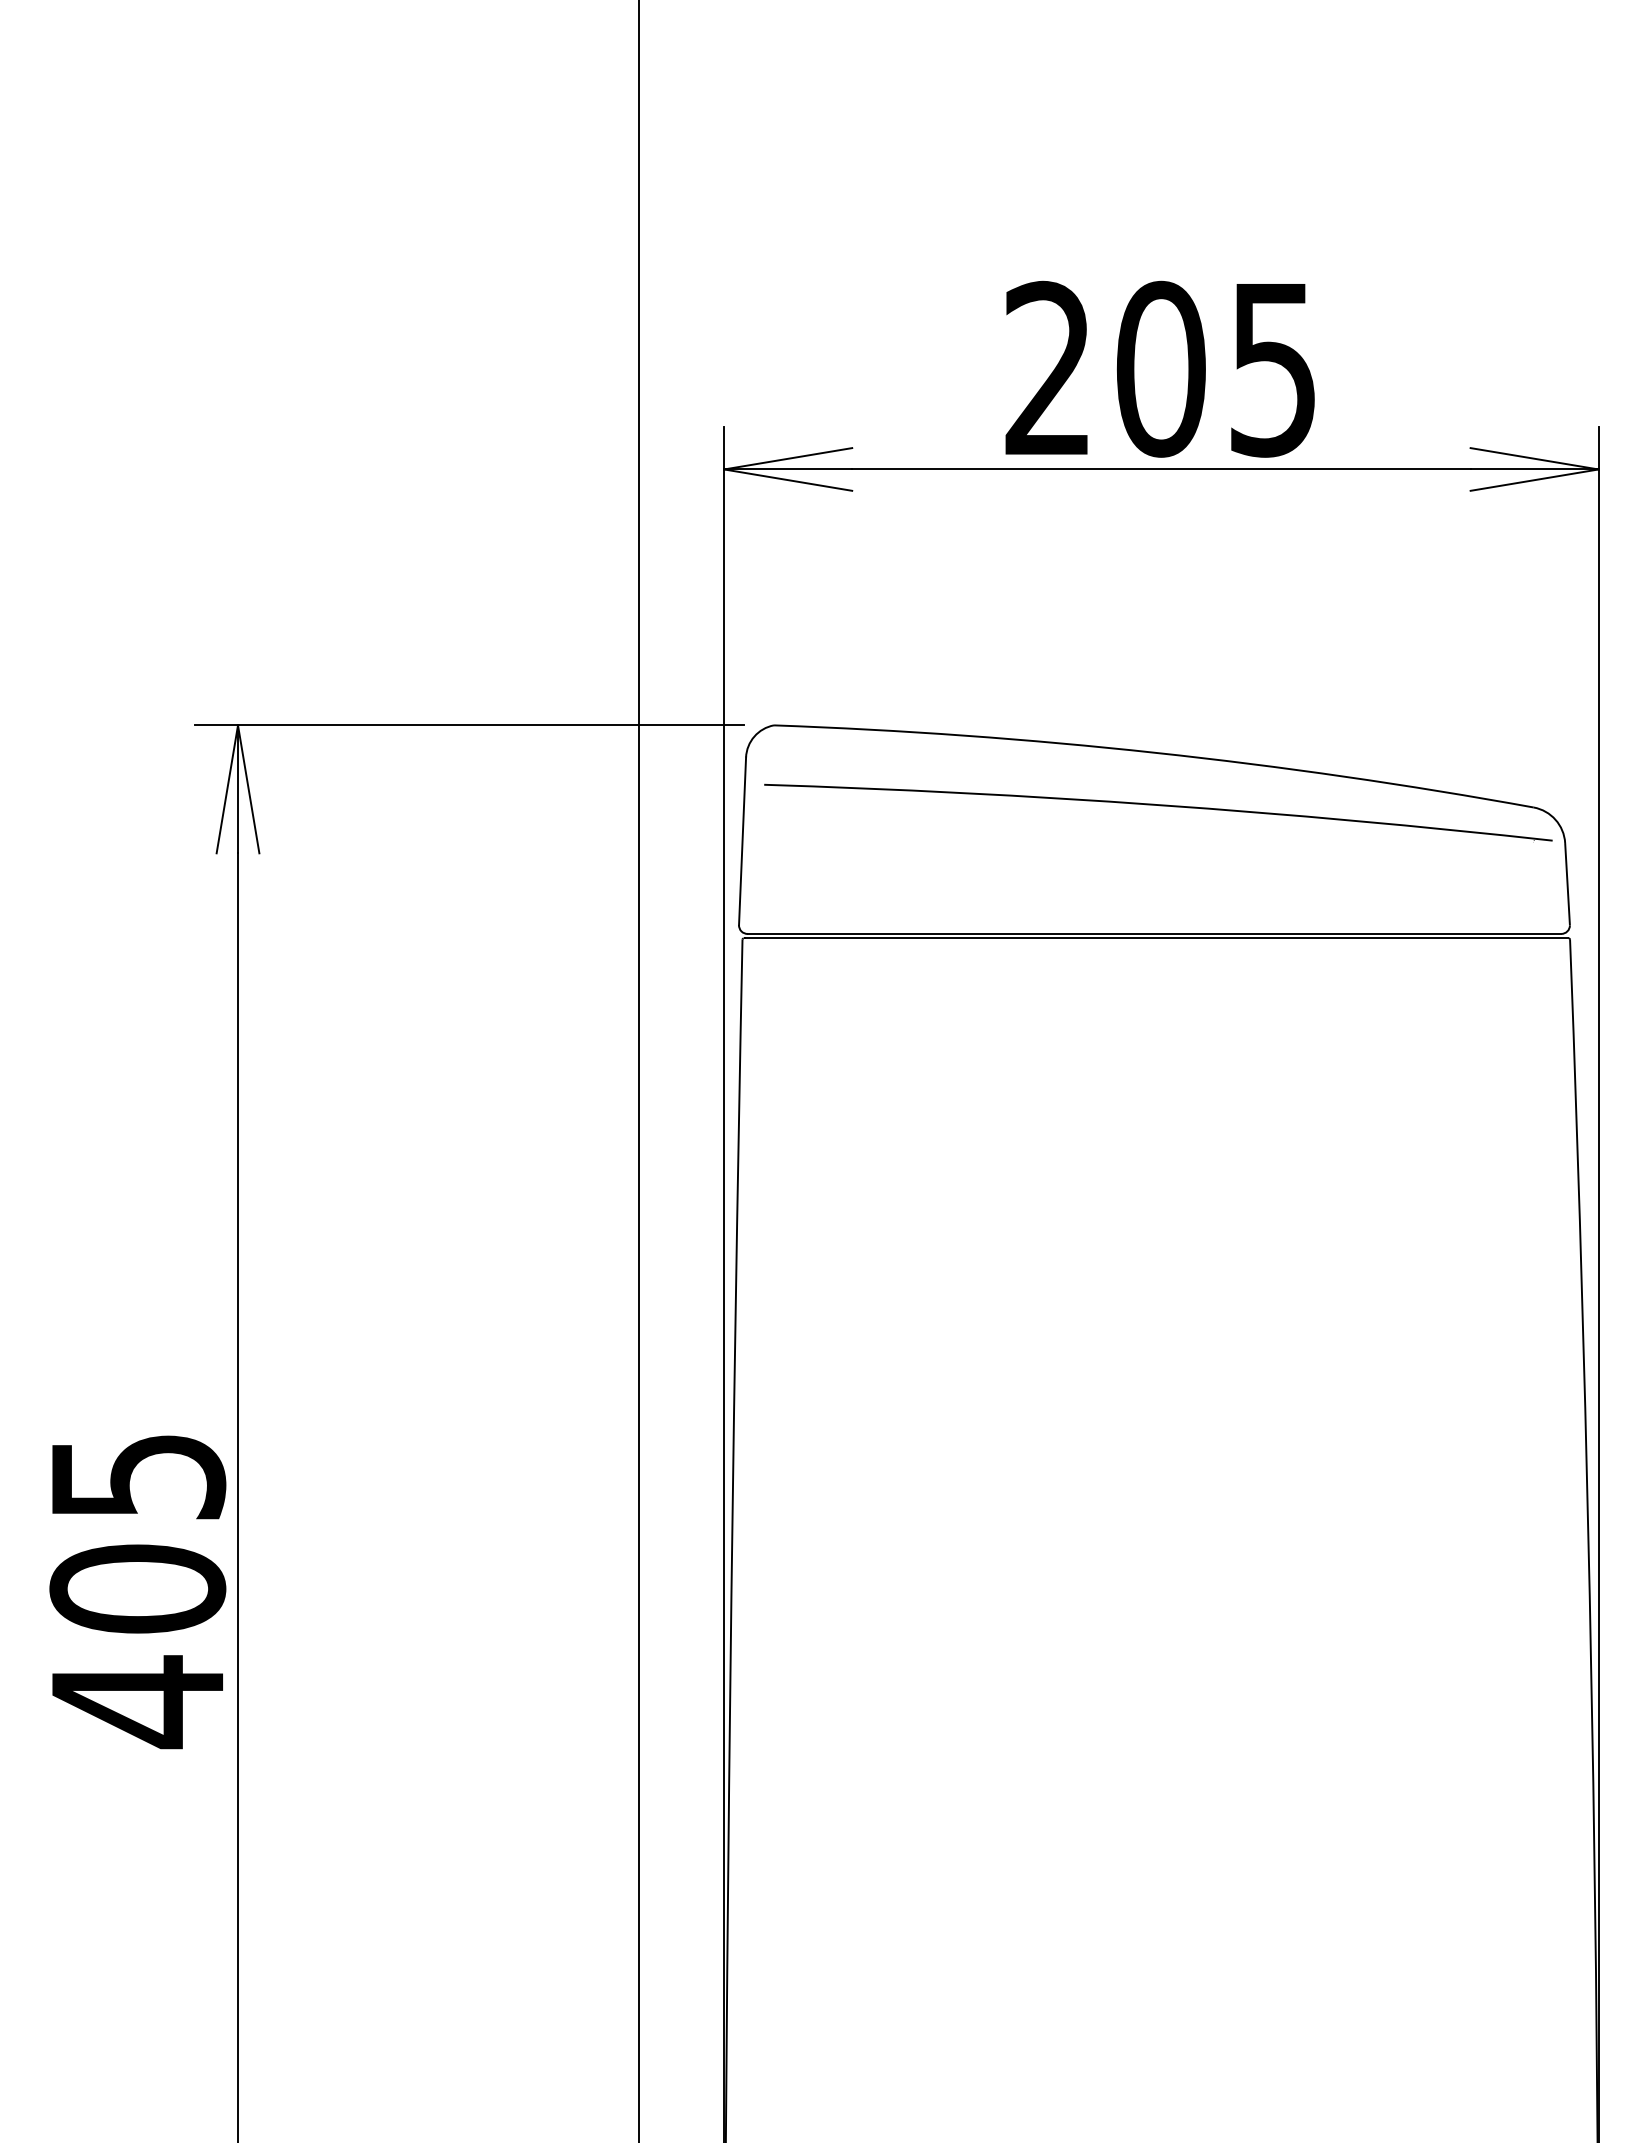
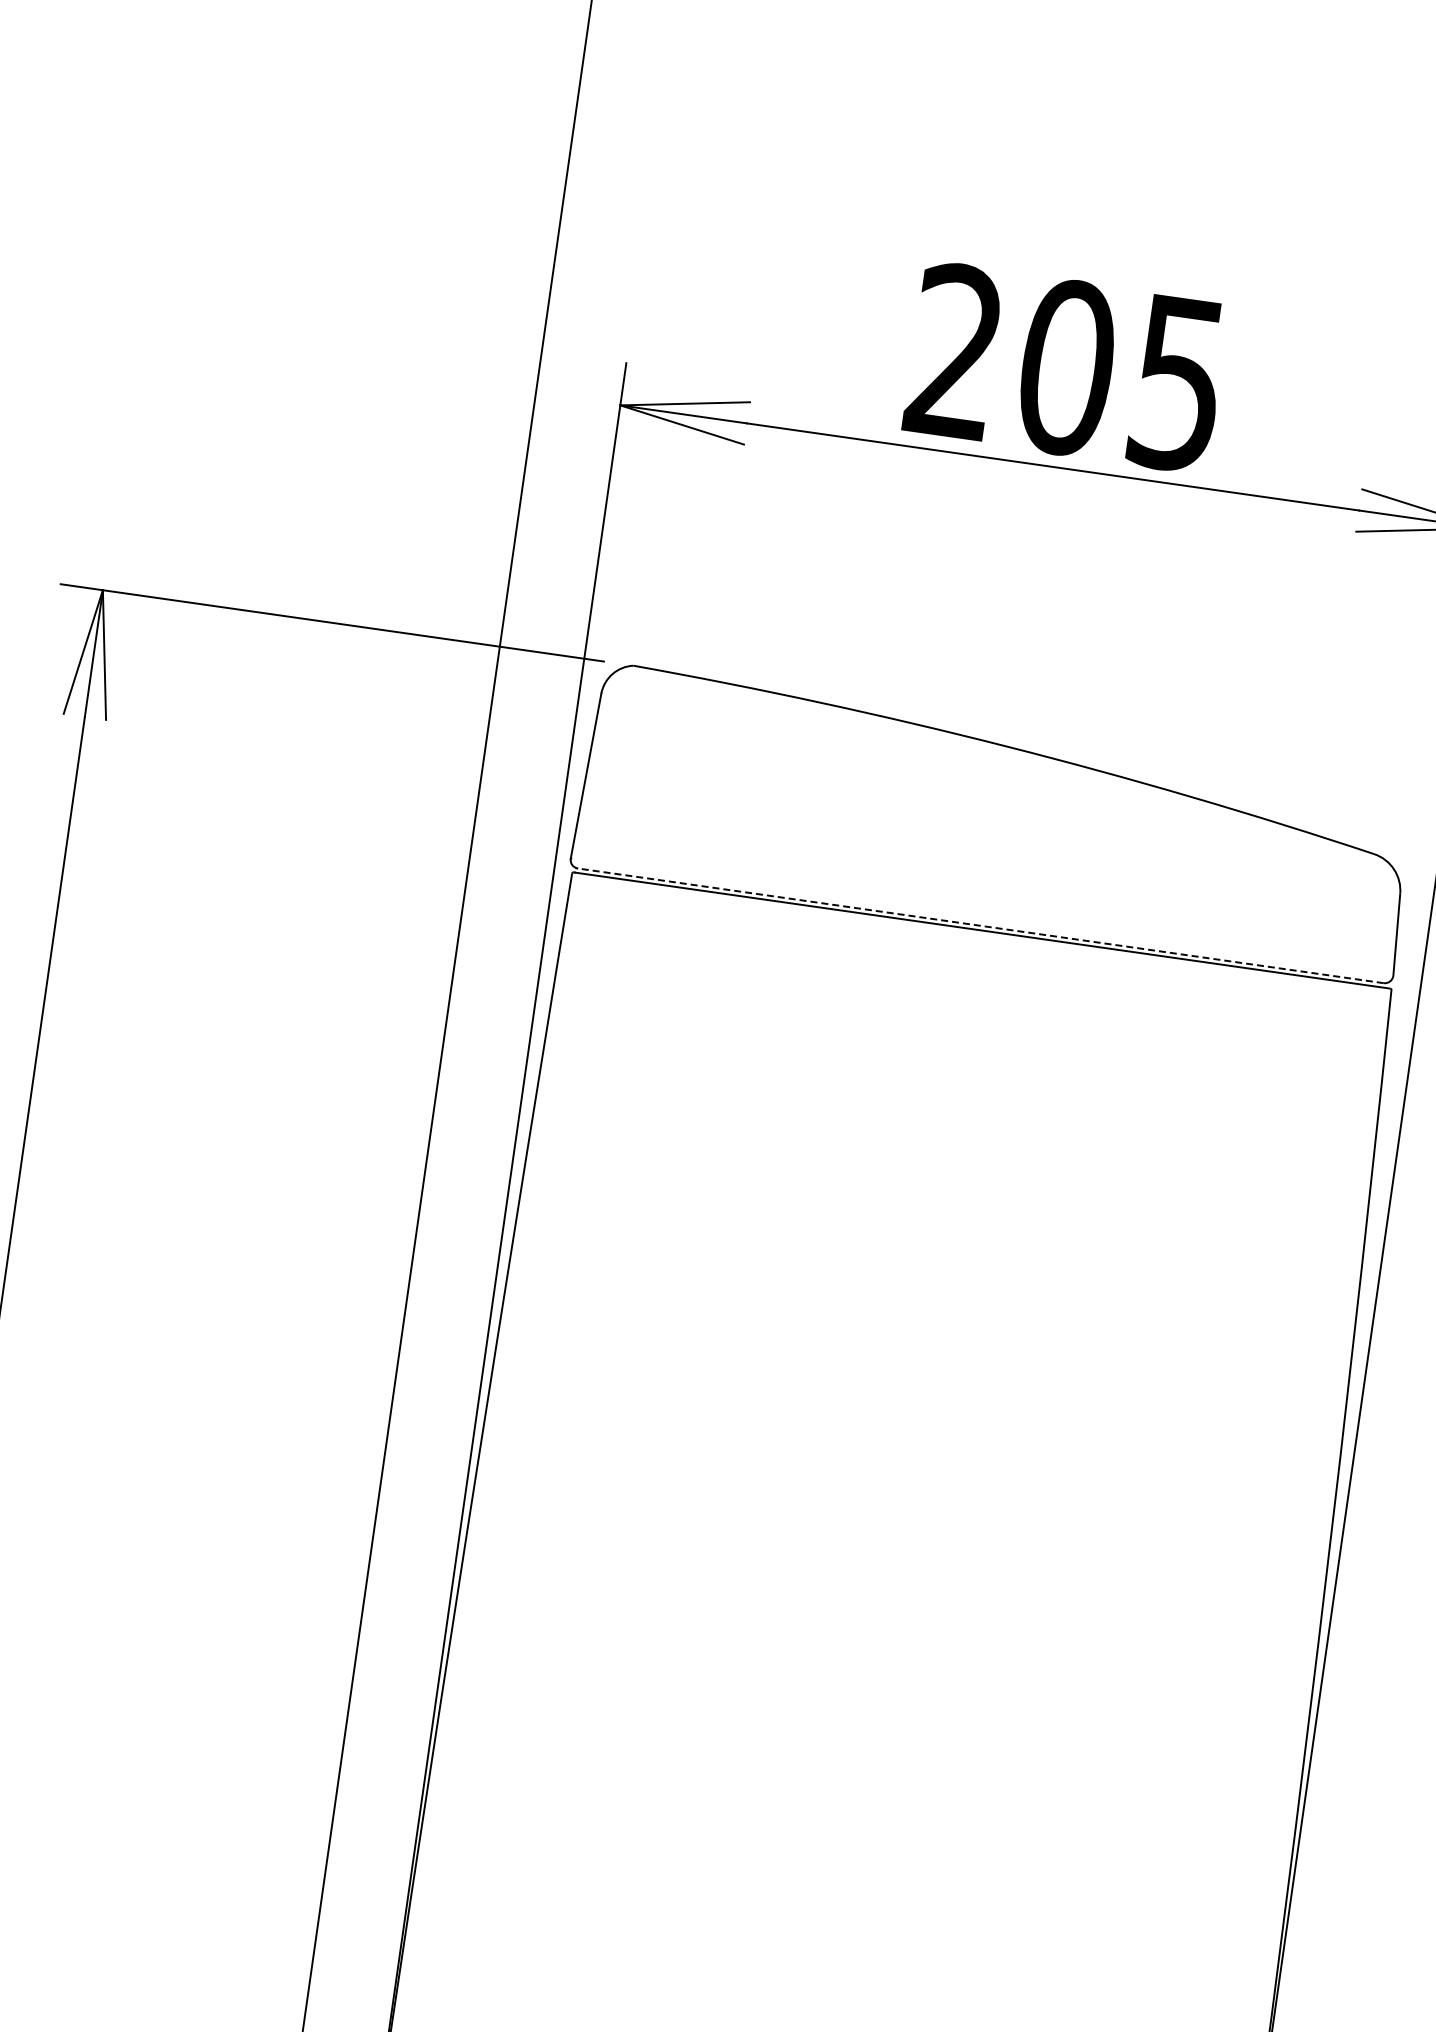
part: (1159, 806) -> (1003, 800), removed
line: (1154, 933) -> (980, 925), solid -> dashed

